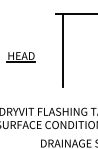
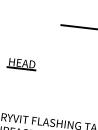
line: (63, 49) -> (64, 61), removed

